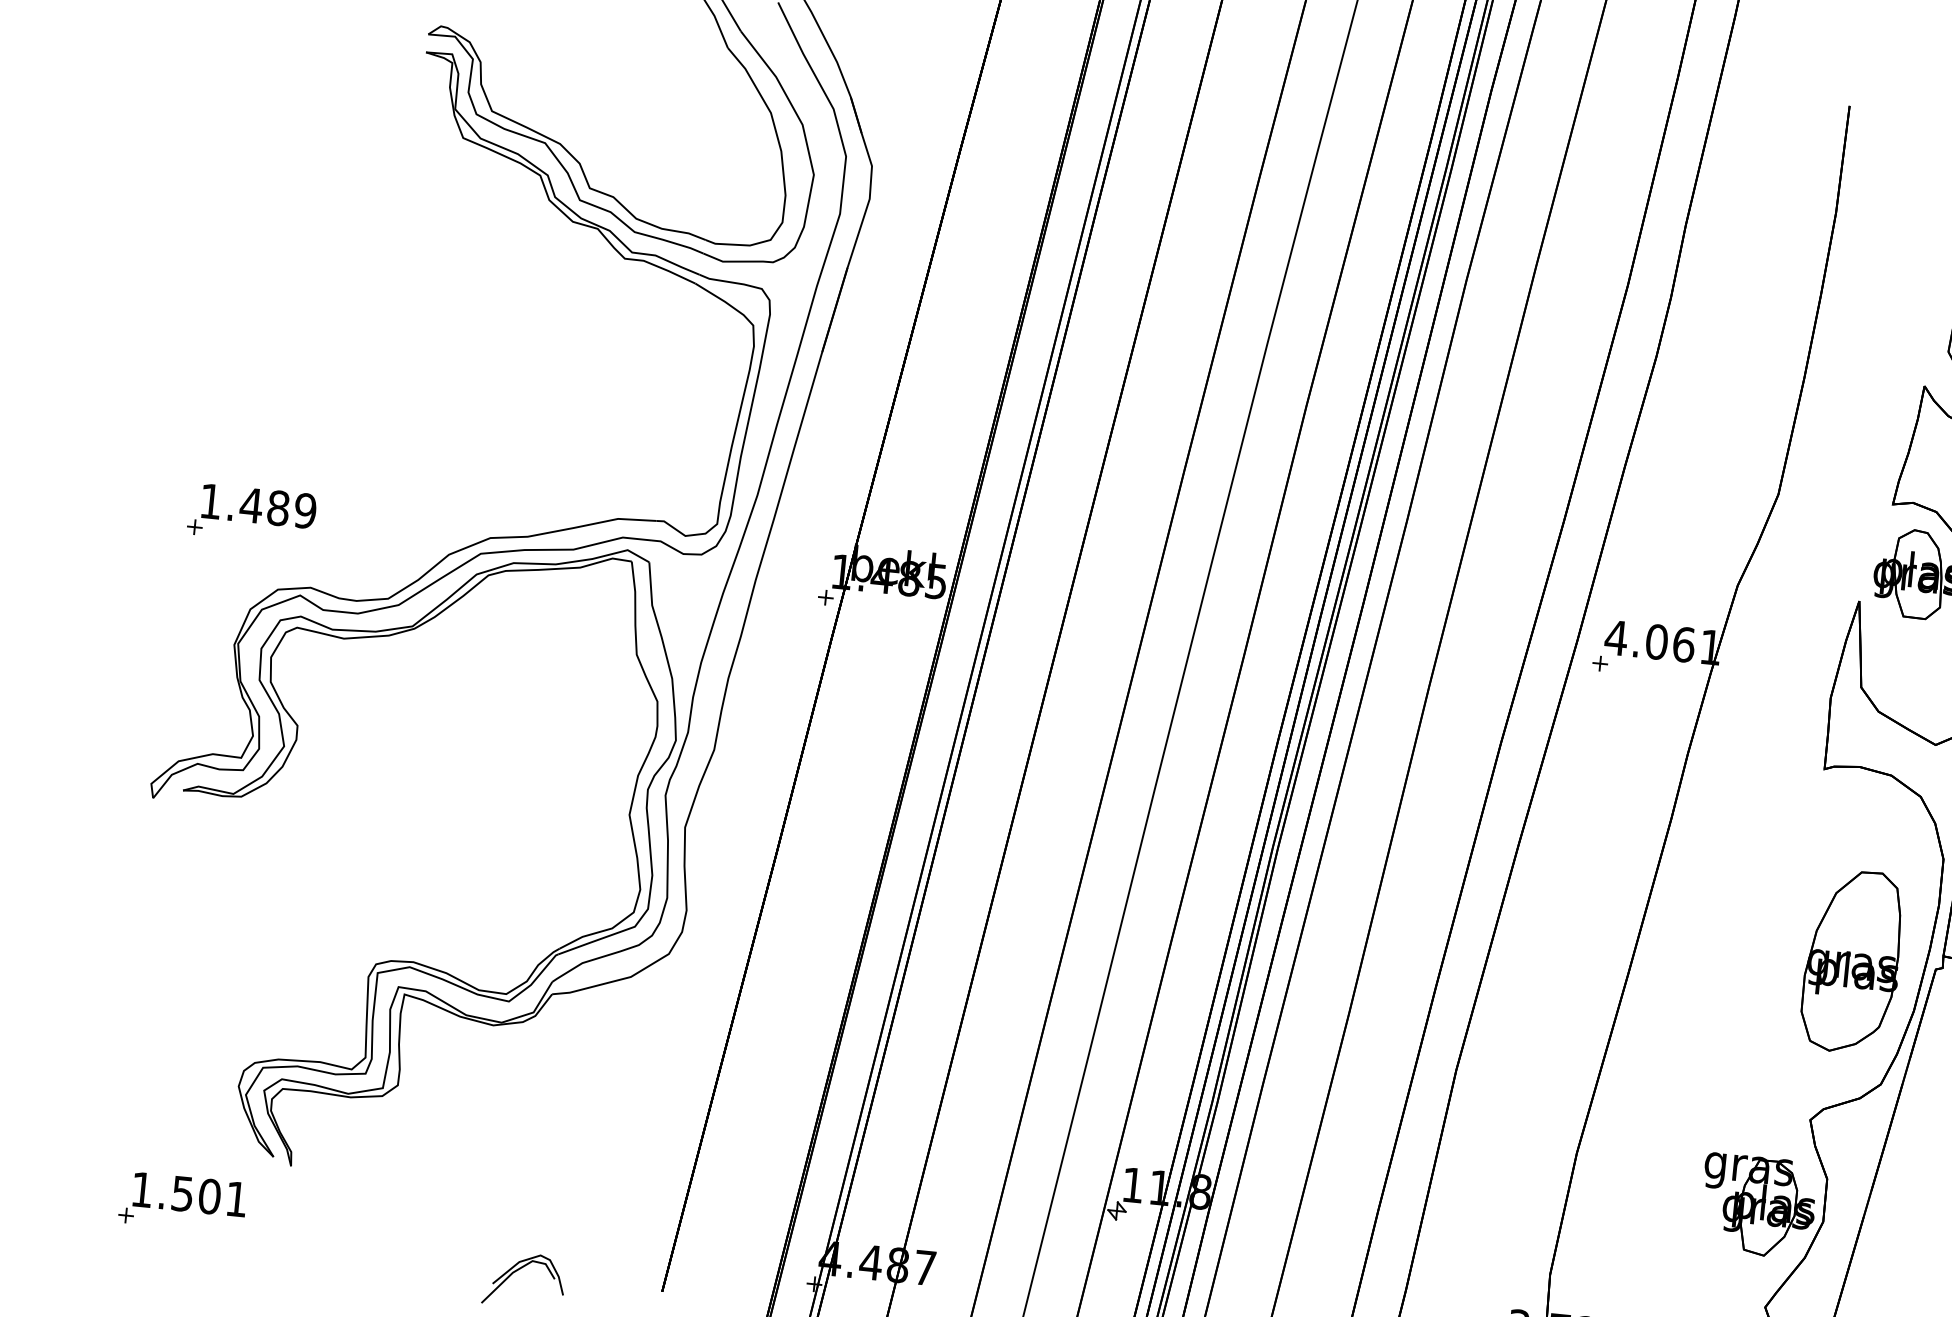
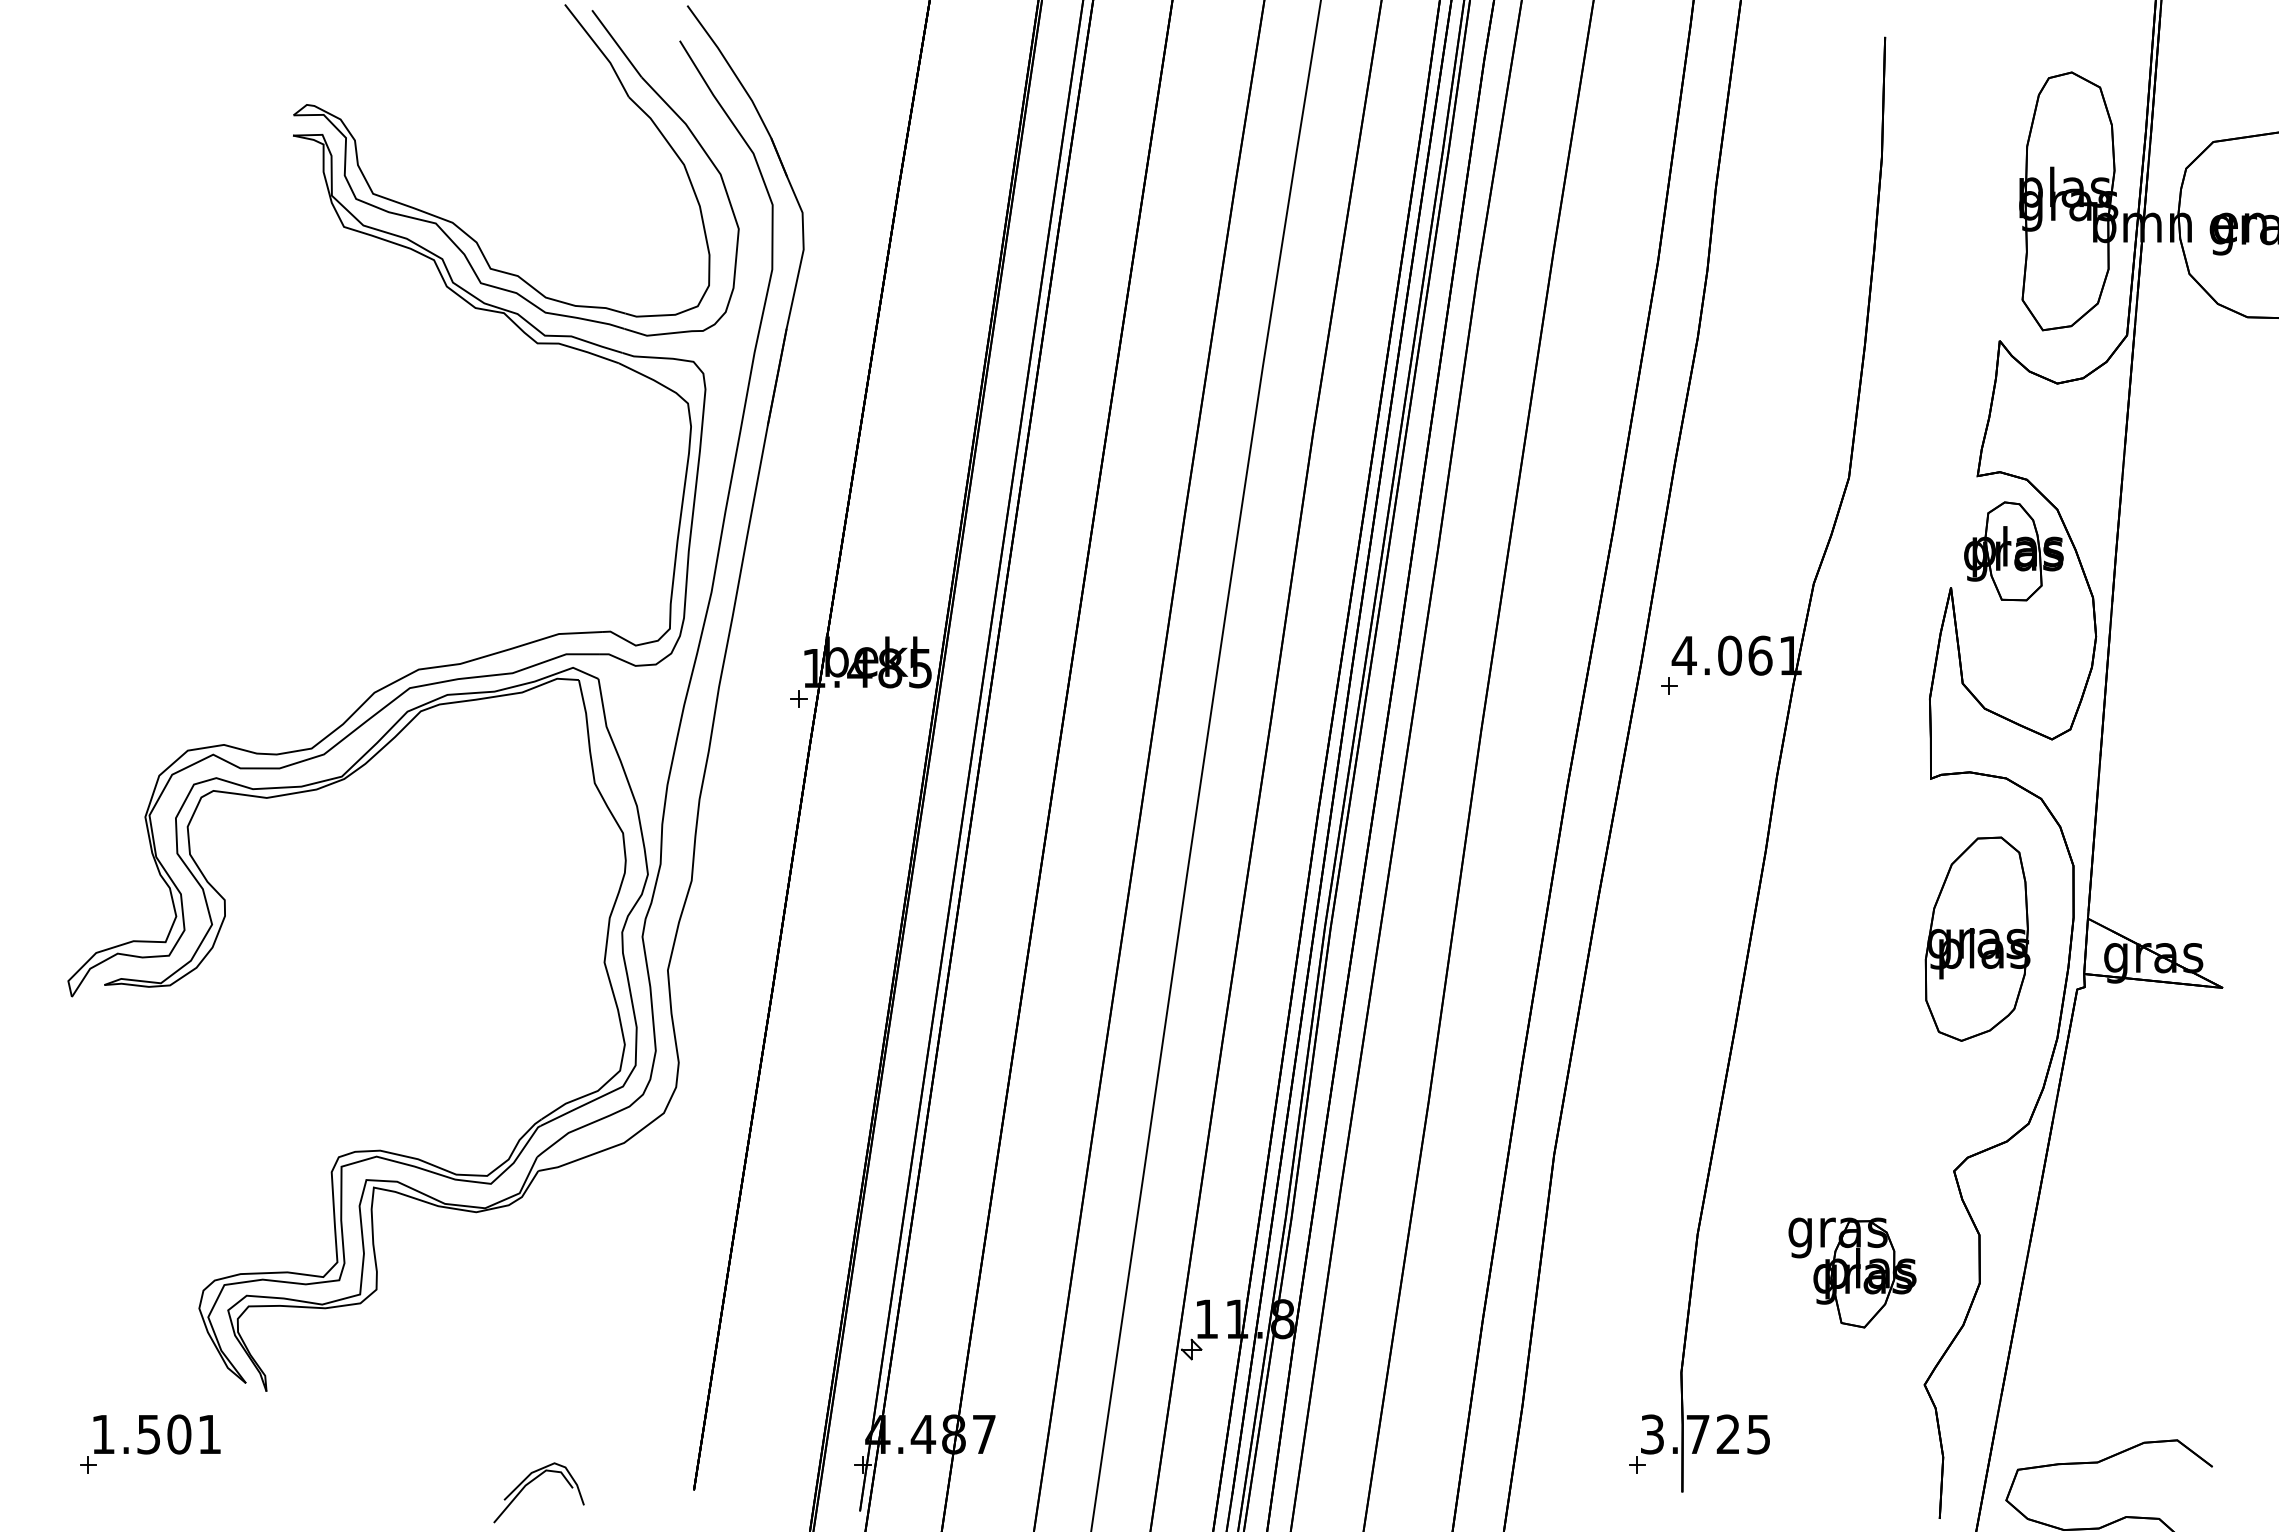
part: (252, 514) -> (150, 669), removed
part: (1852, 961) -> (1977, 938), moved
part: (1758, 1205) -> (1852, 1272), moved

